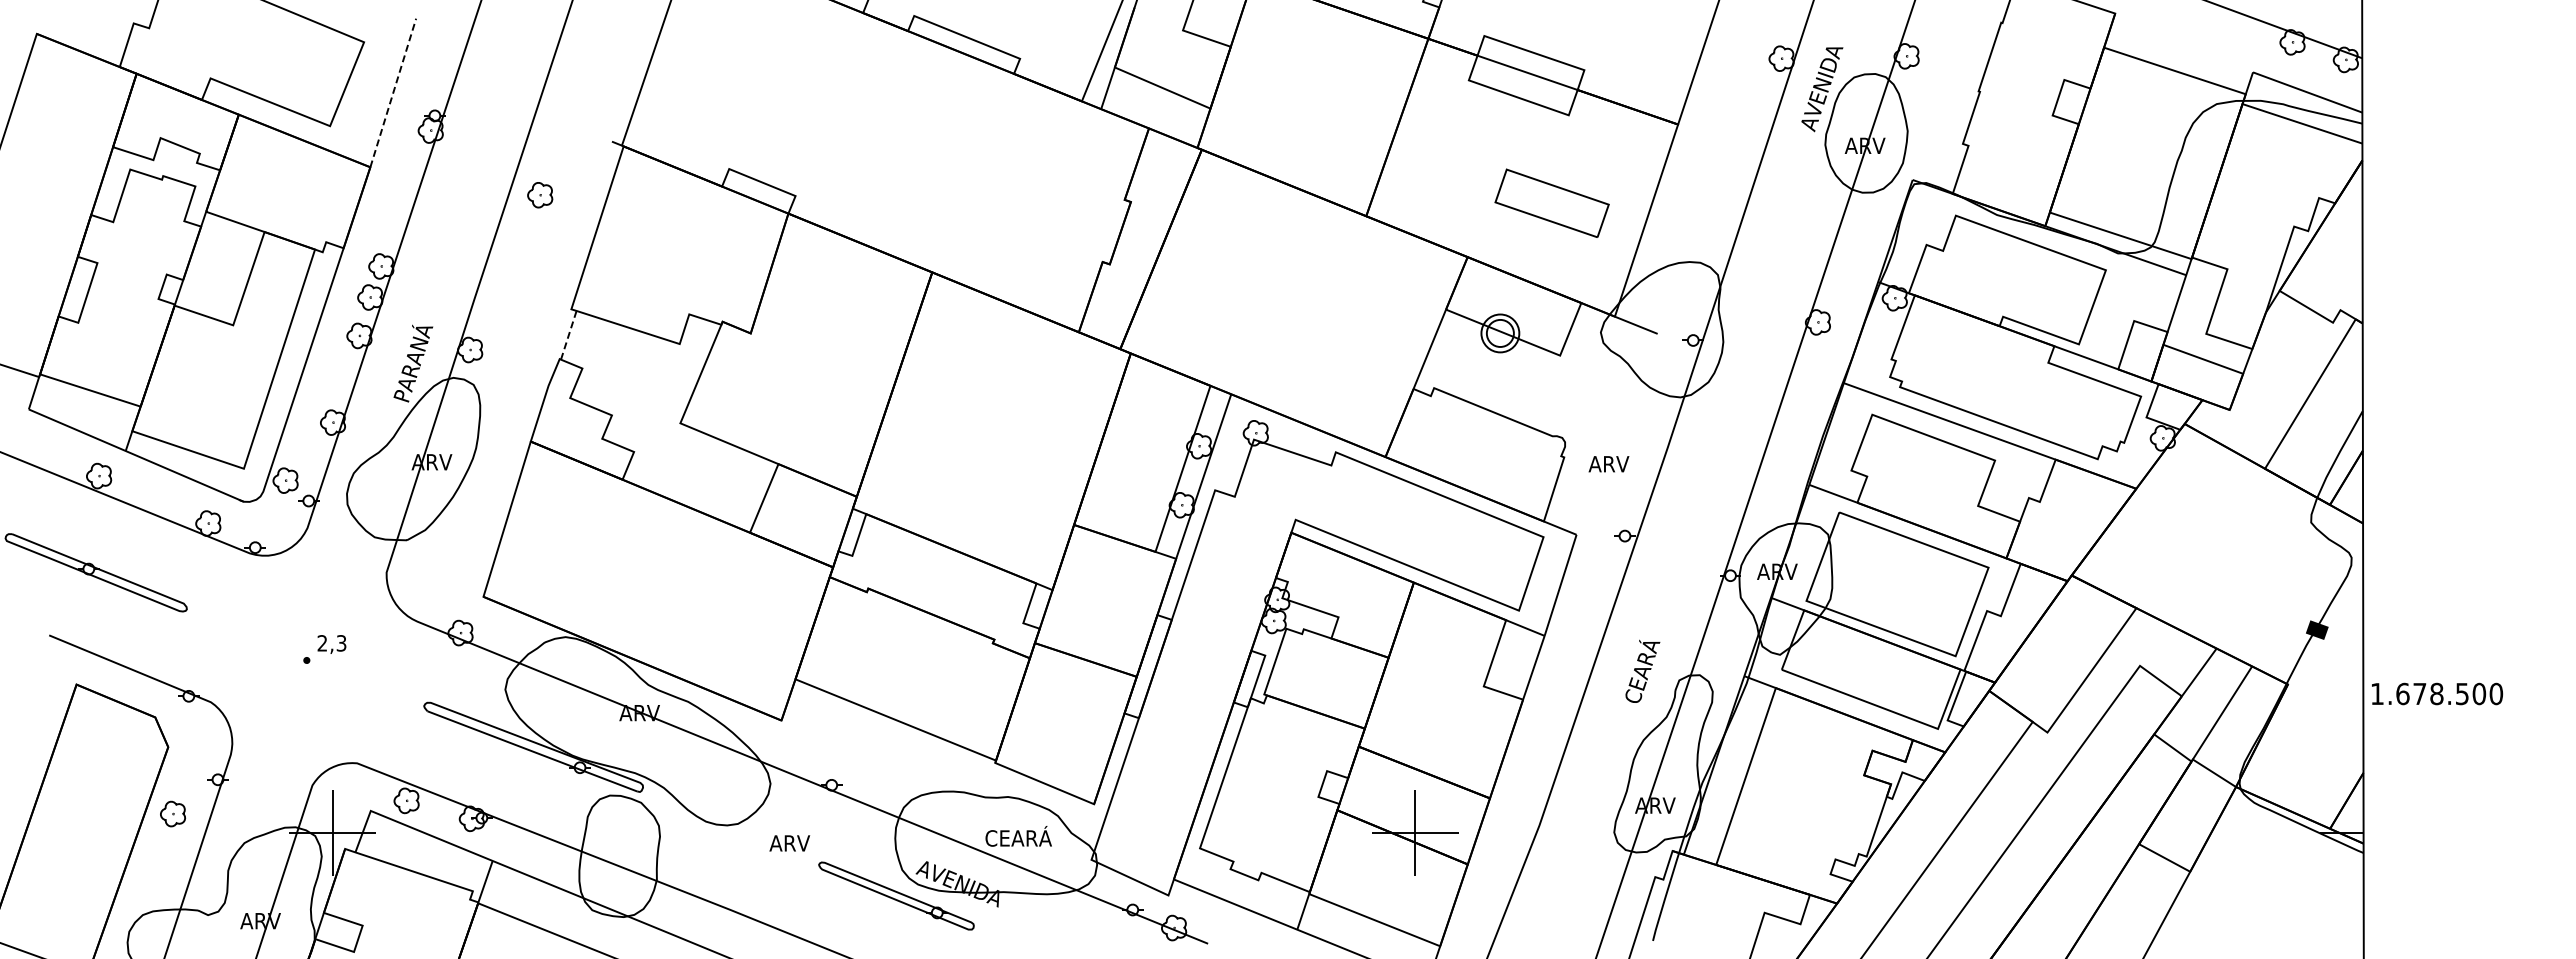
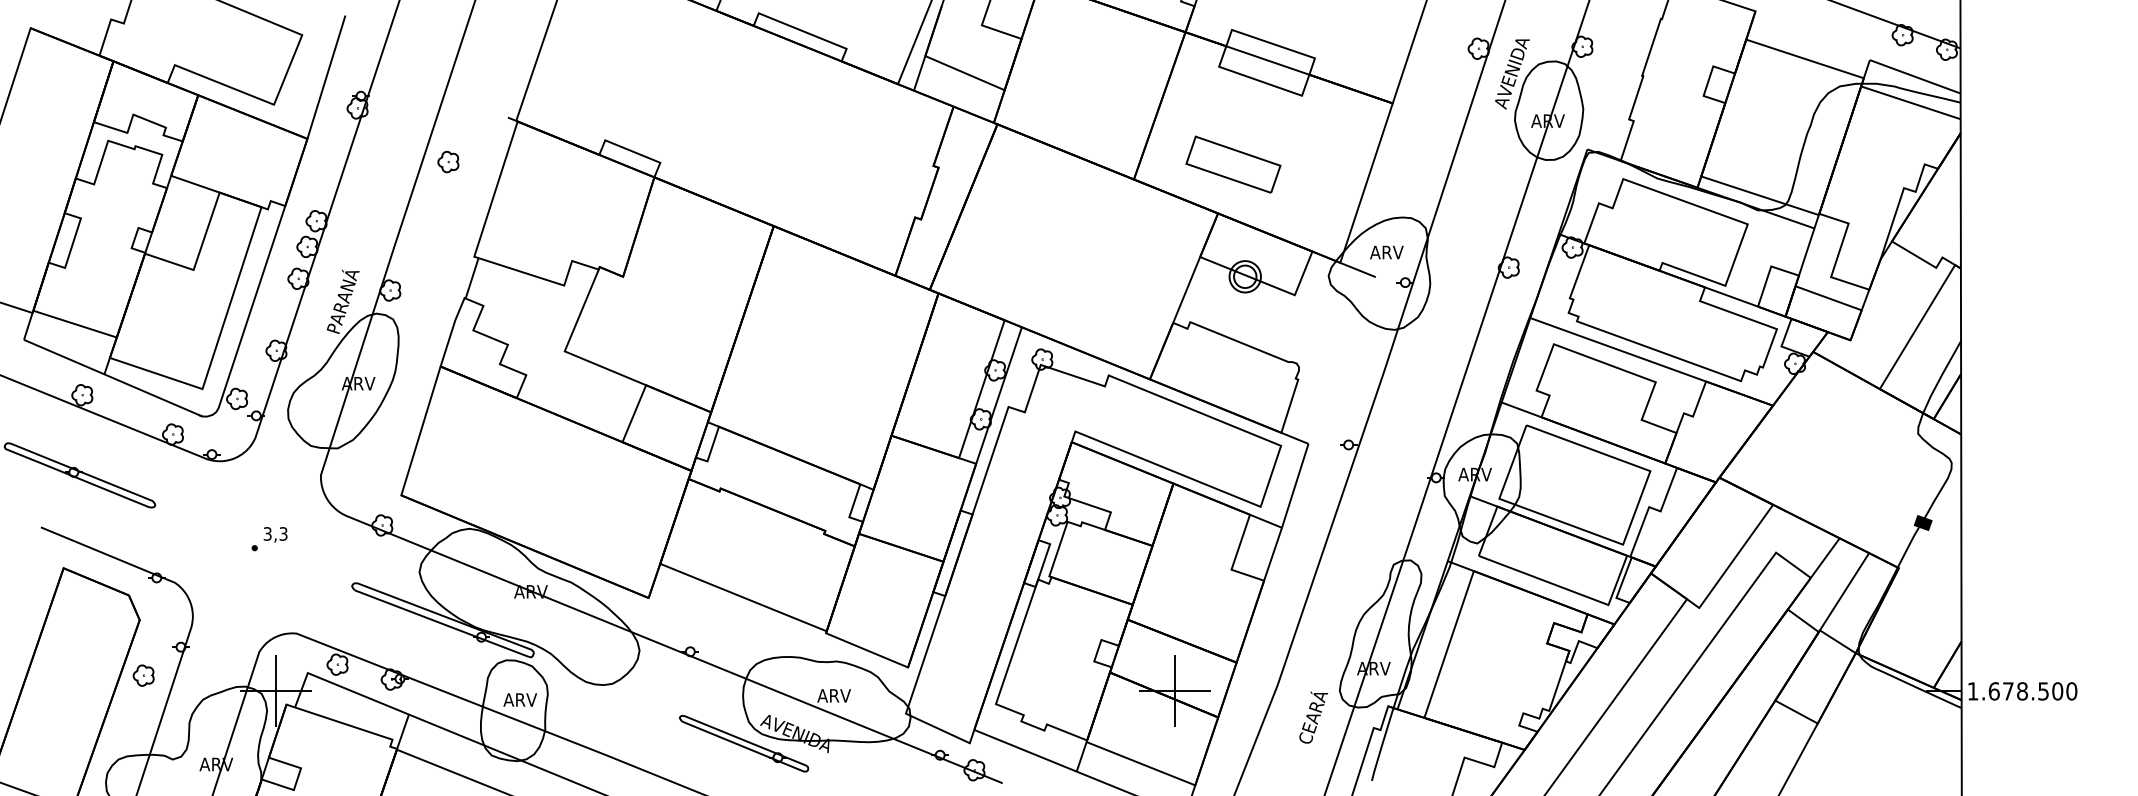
line: (393, 92) -> (326, 76), dashed -> solid
part: (1551, 202) -> (1232, 163), moved
line: (568, 335) -> (471, 278), dashed -> solid
text: (1608, 464) -> (1386, 252), moved
text: (322, 643) -> (267, 534), 2,3 -> 3,3
text: (1642, 670) -> (1313, 716), moved
text: (2437, 693) -> (2022, 690), moved
text: (1017, 836) -> (844, 694), CEARÁ -> ARV
text: (789, 843) -> (520, 700), moved

